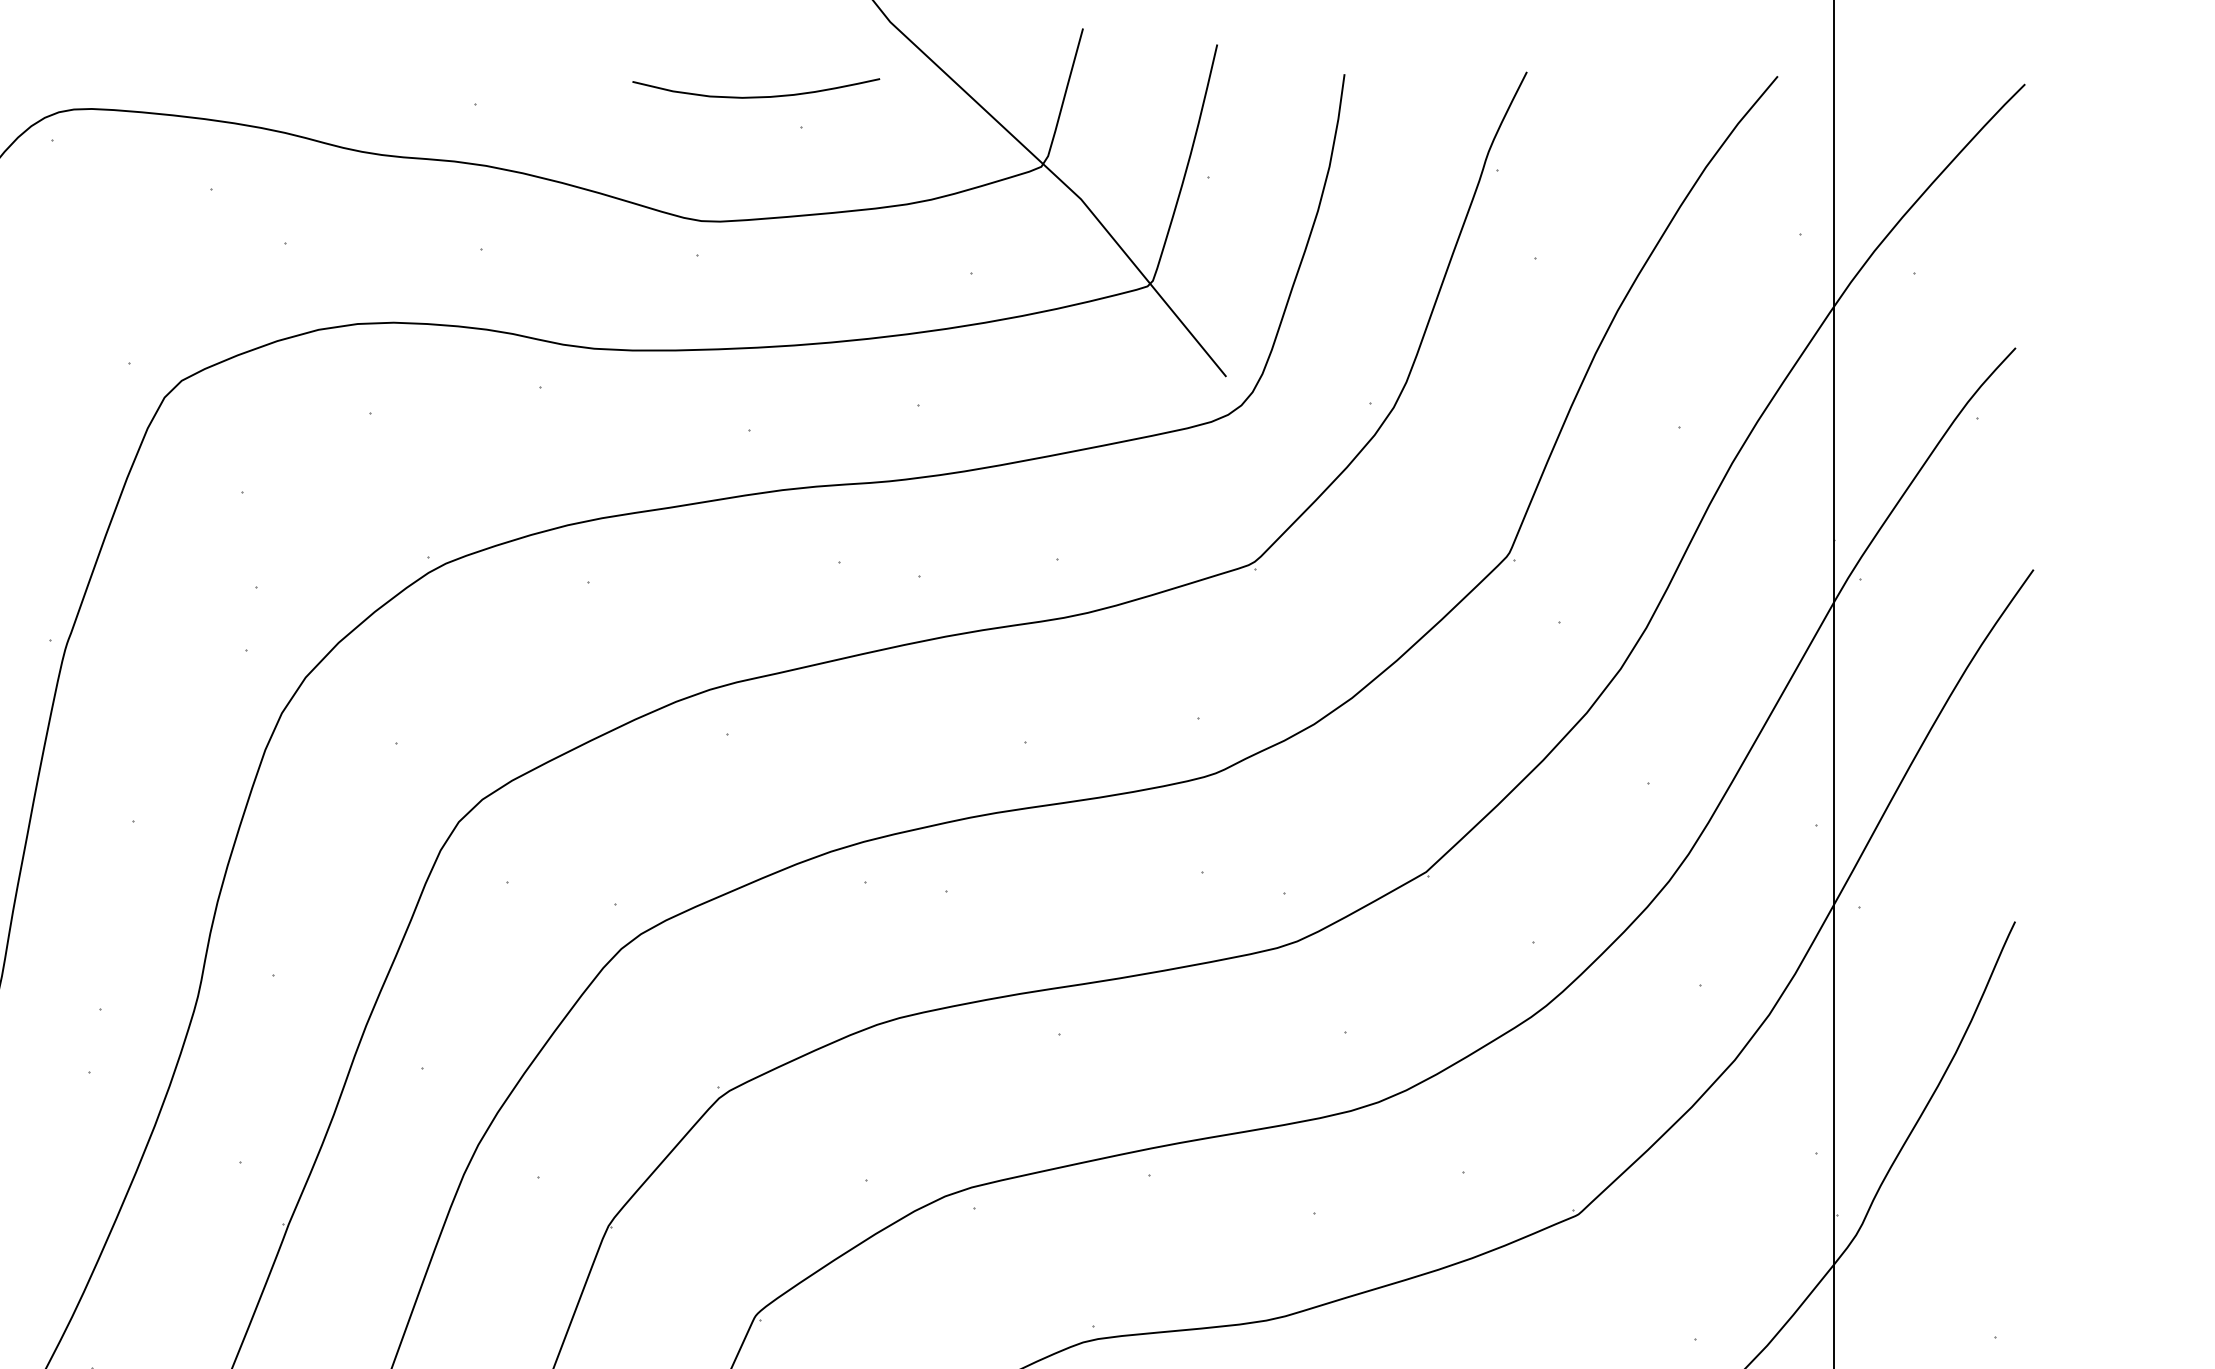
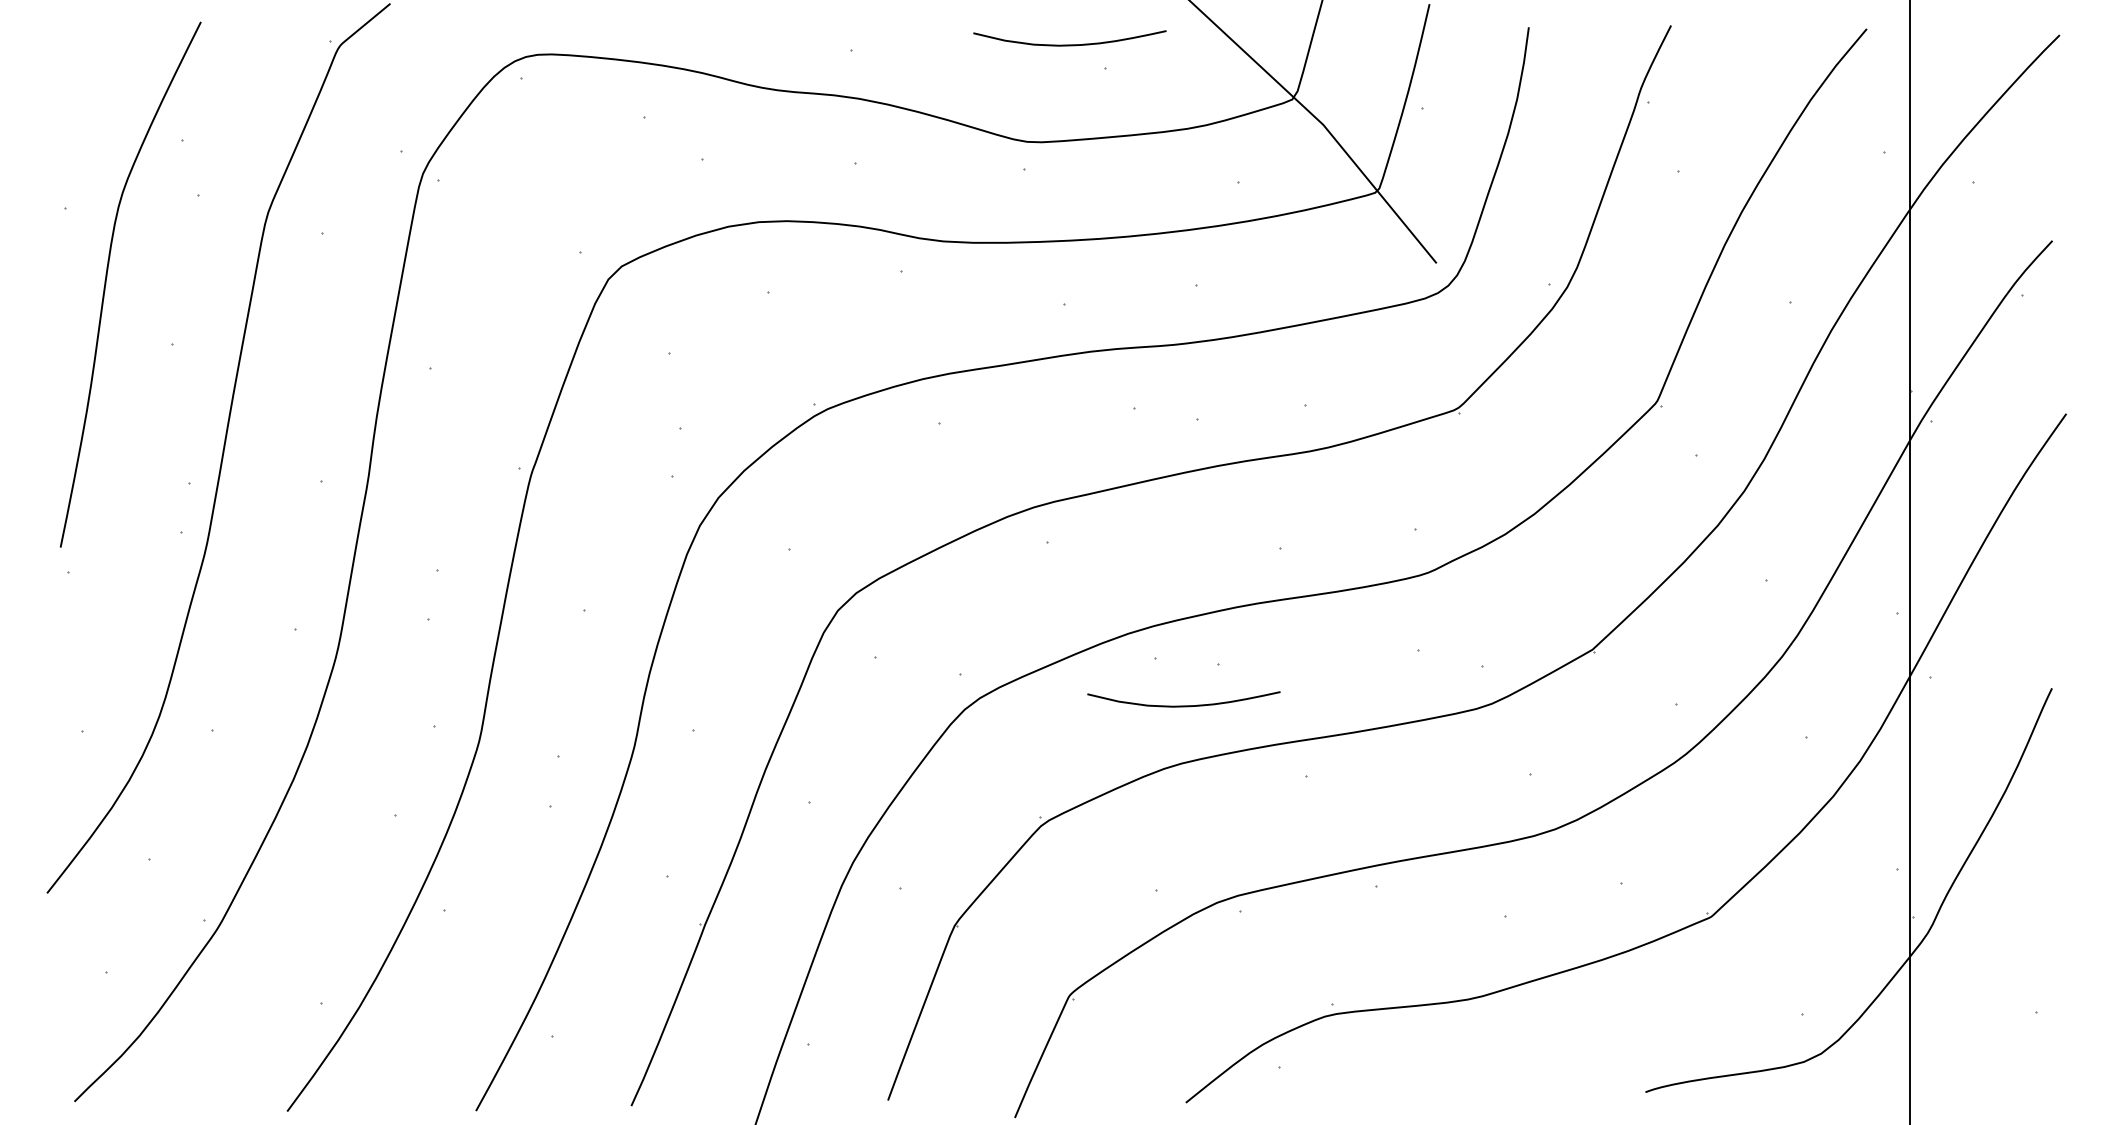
curve: (901, 943) -> (1183, 705), added

